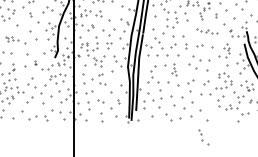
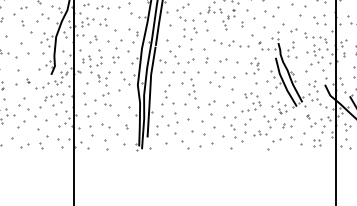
part: (207, 31) -> (231, 43), size x1.43
part: (174, 69) -> (192, 88), size x1.43
part: (202, 137) -> (236, 133), moved

